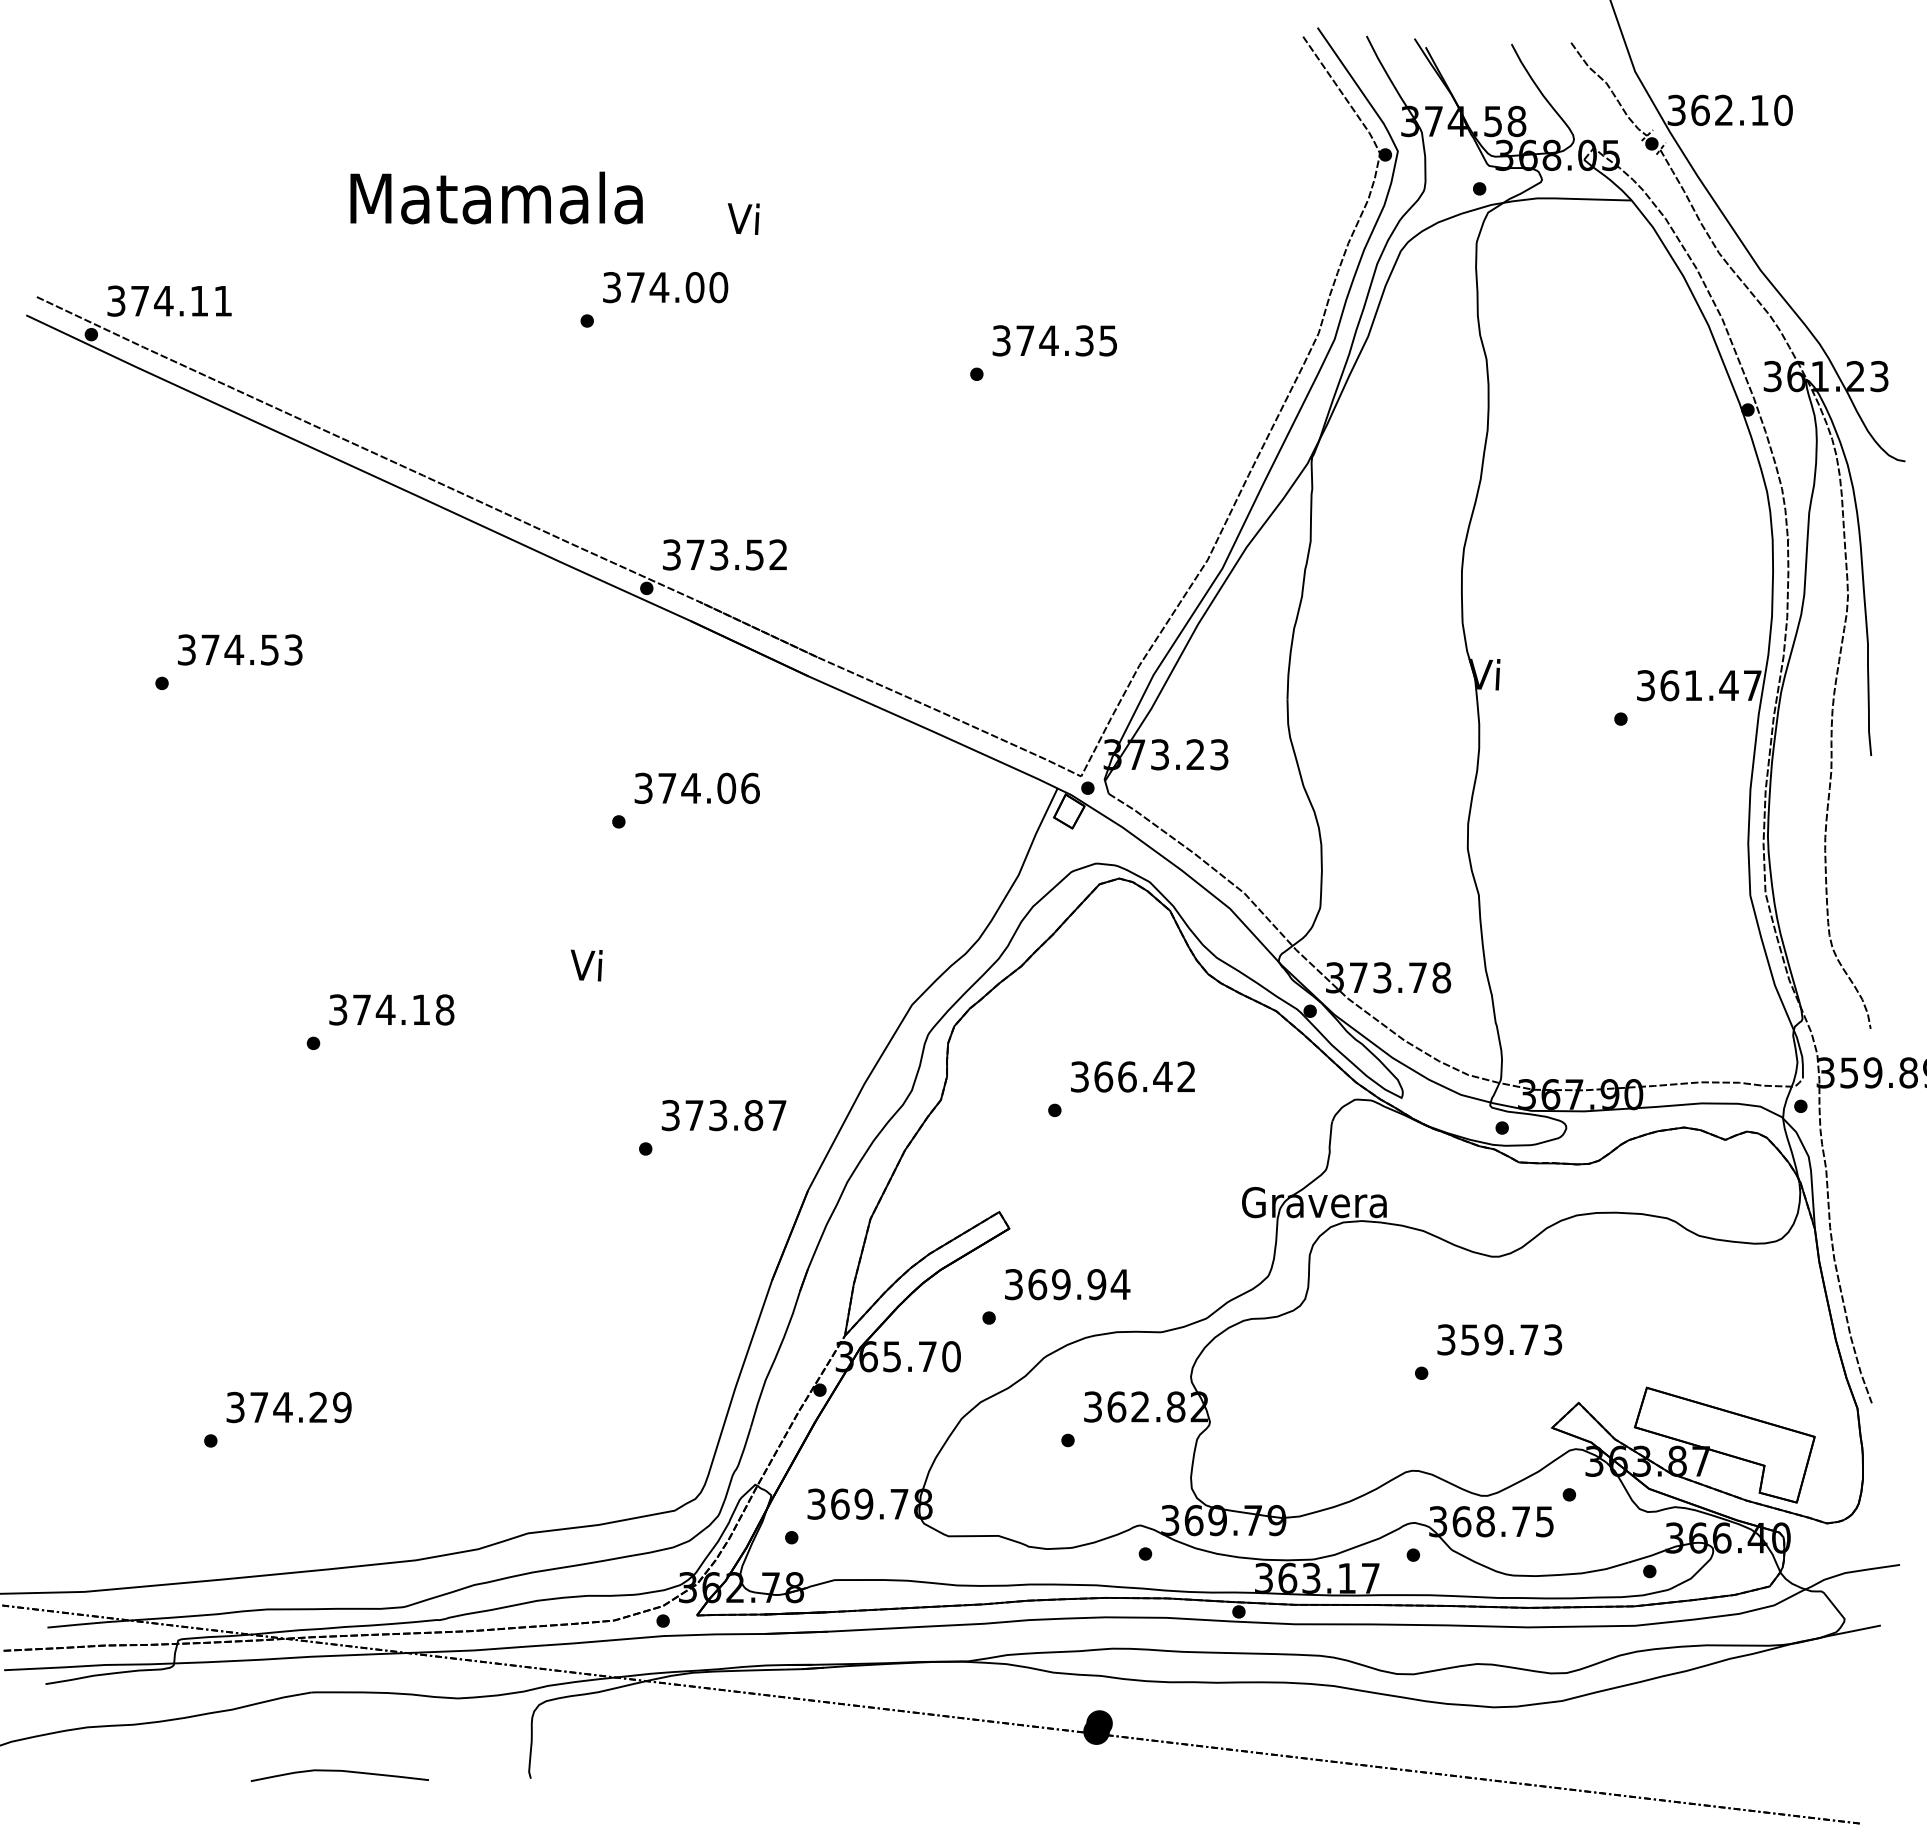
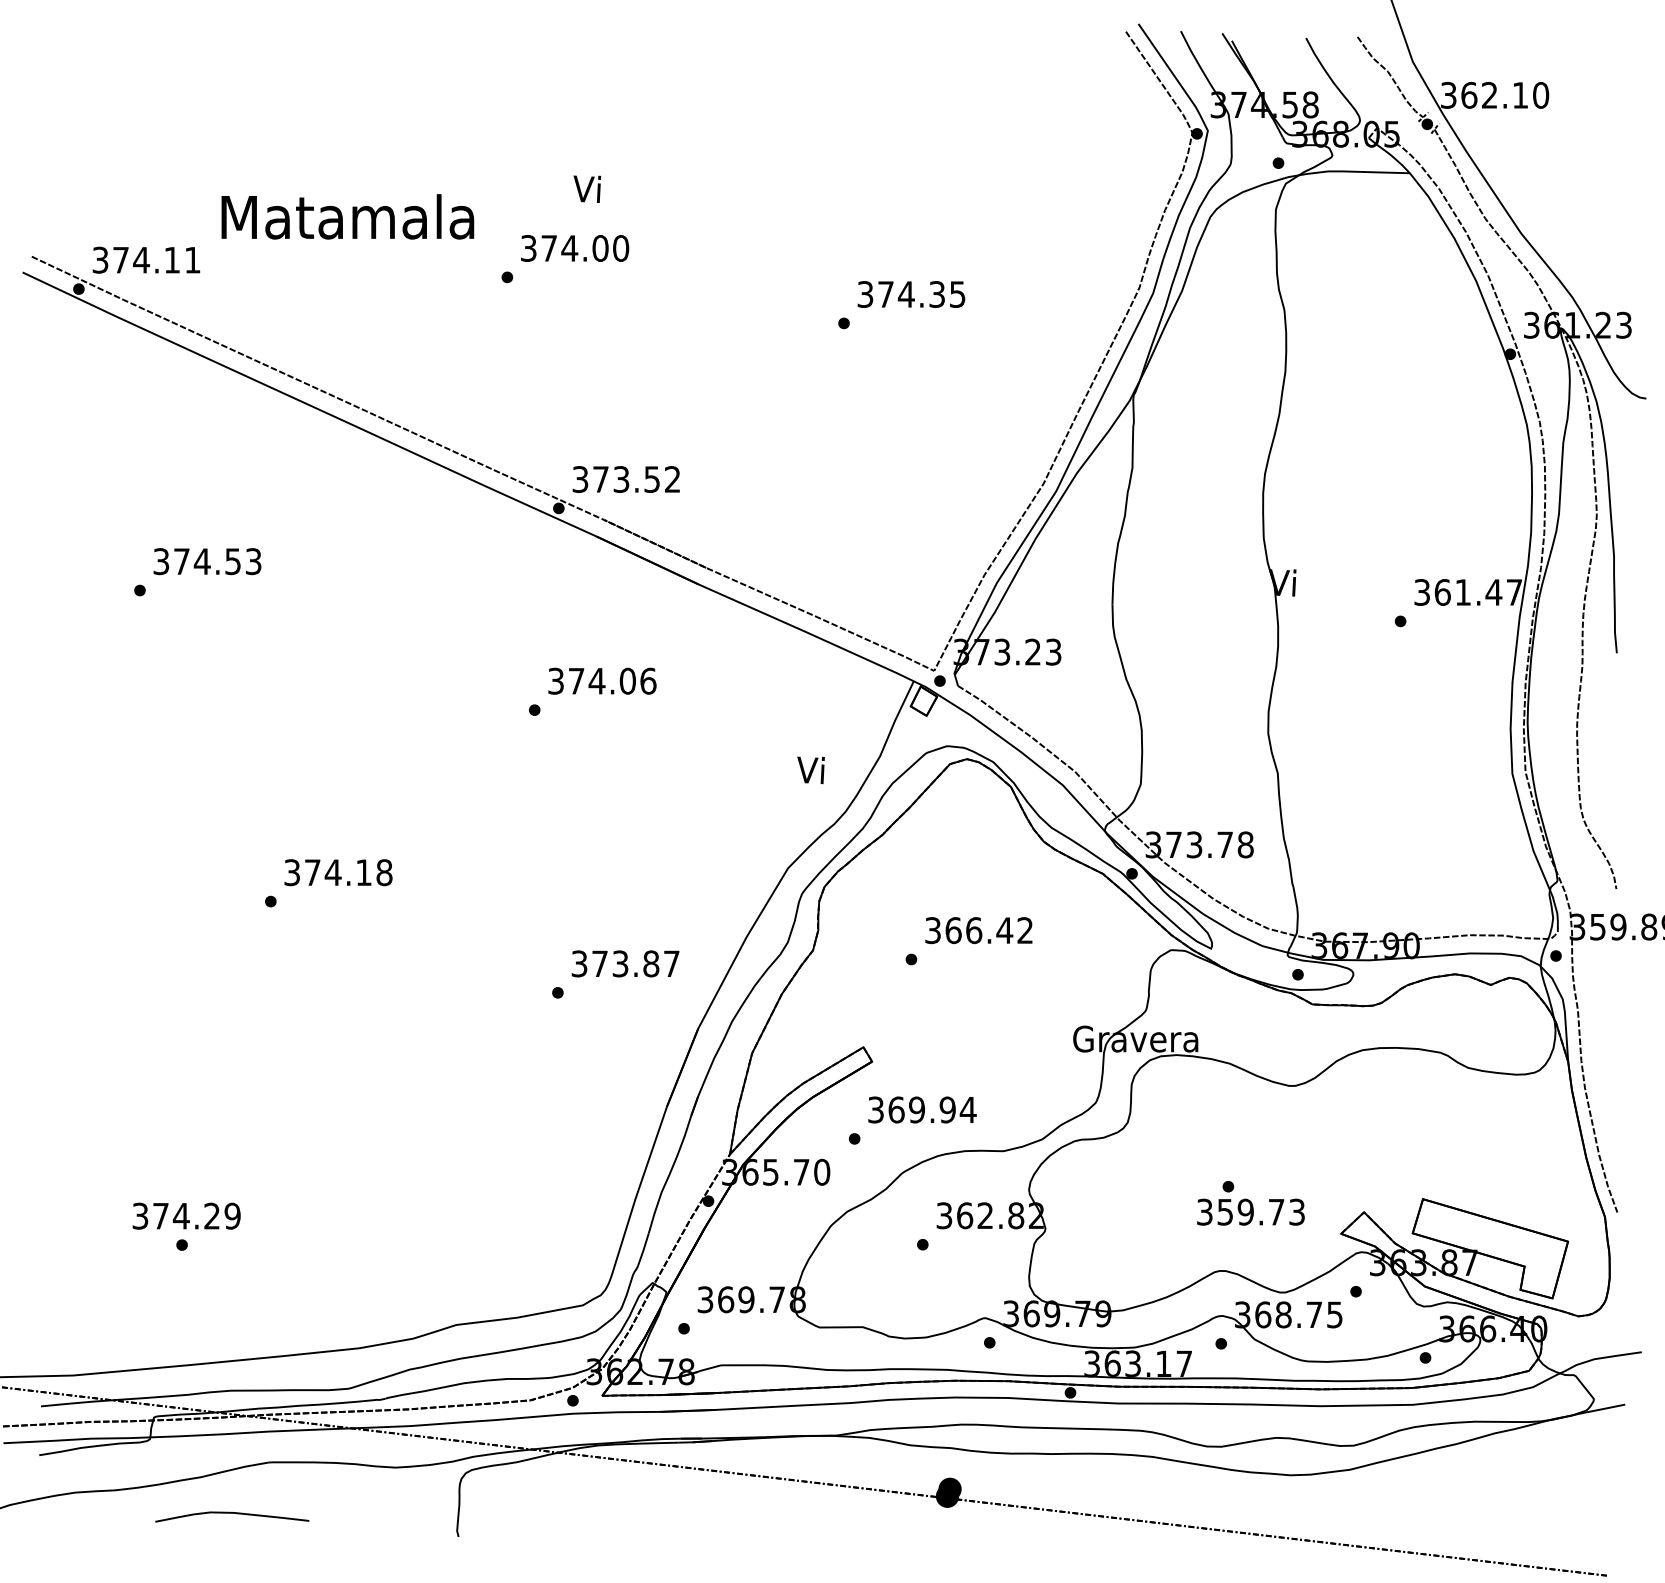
text: (496, 197) -> (347, 216), moved
text: (743, 218) -> (587, 188), moved
text: (586, 965) -> (810, 770), moved
text: (1499, 1339) -> (1250, 1211), moved
text: (288, 1407) -> (186, 1216), moved
curve: (339, 1771) -> (231, 1513), moved

